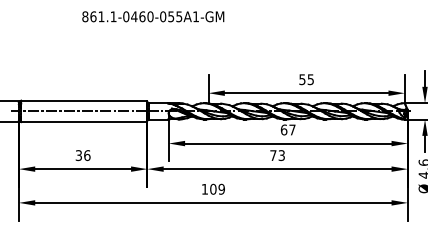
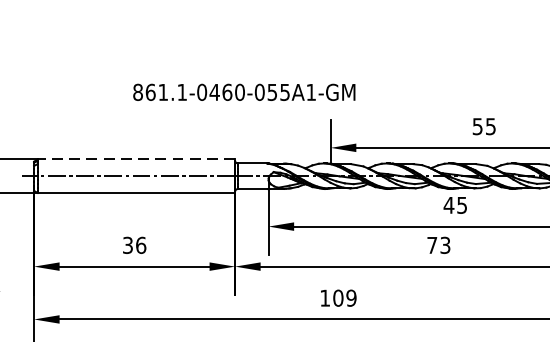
text: (153, 16) -> (244, 91), moved
line: (83, 100) -> (135, 159), solid -> dashed
text: (287, 129) -> (454, 204), 67 -> 45

